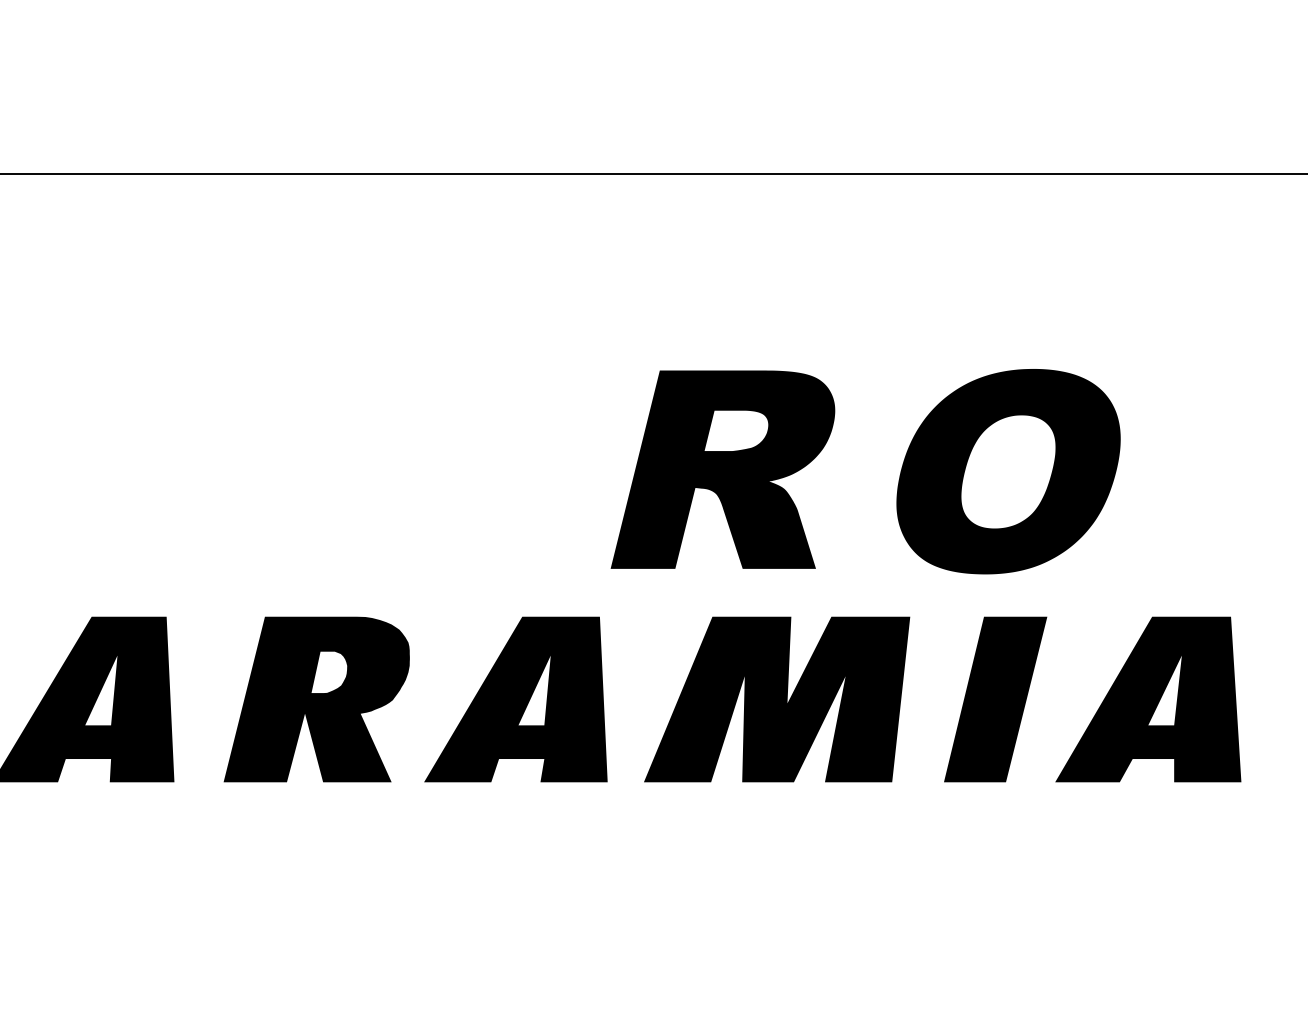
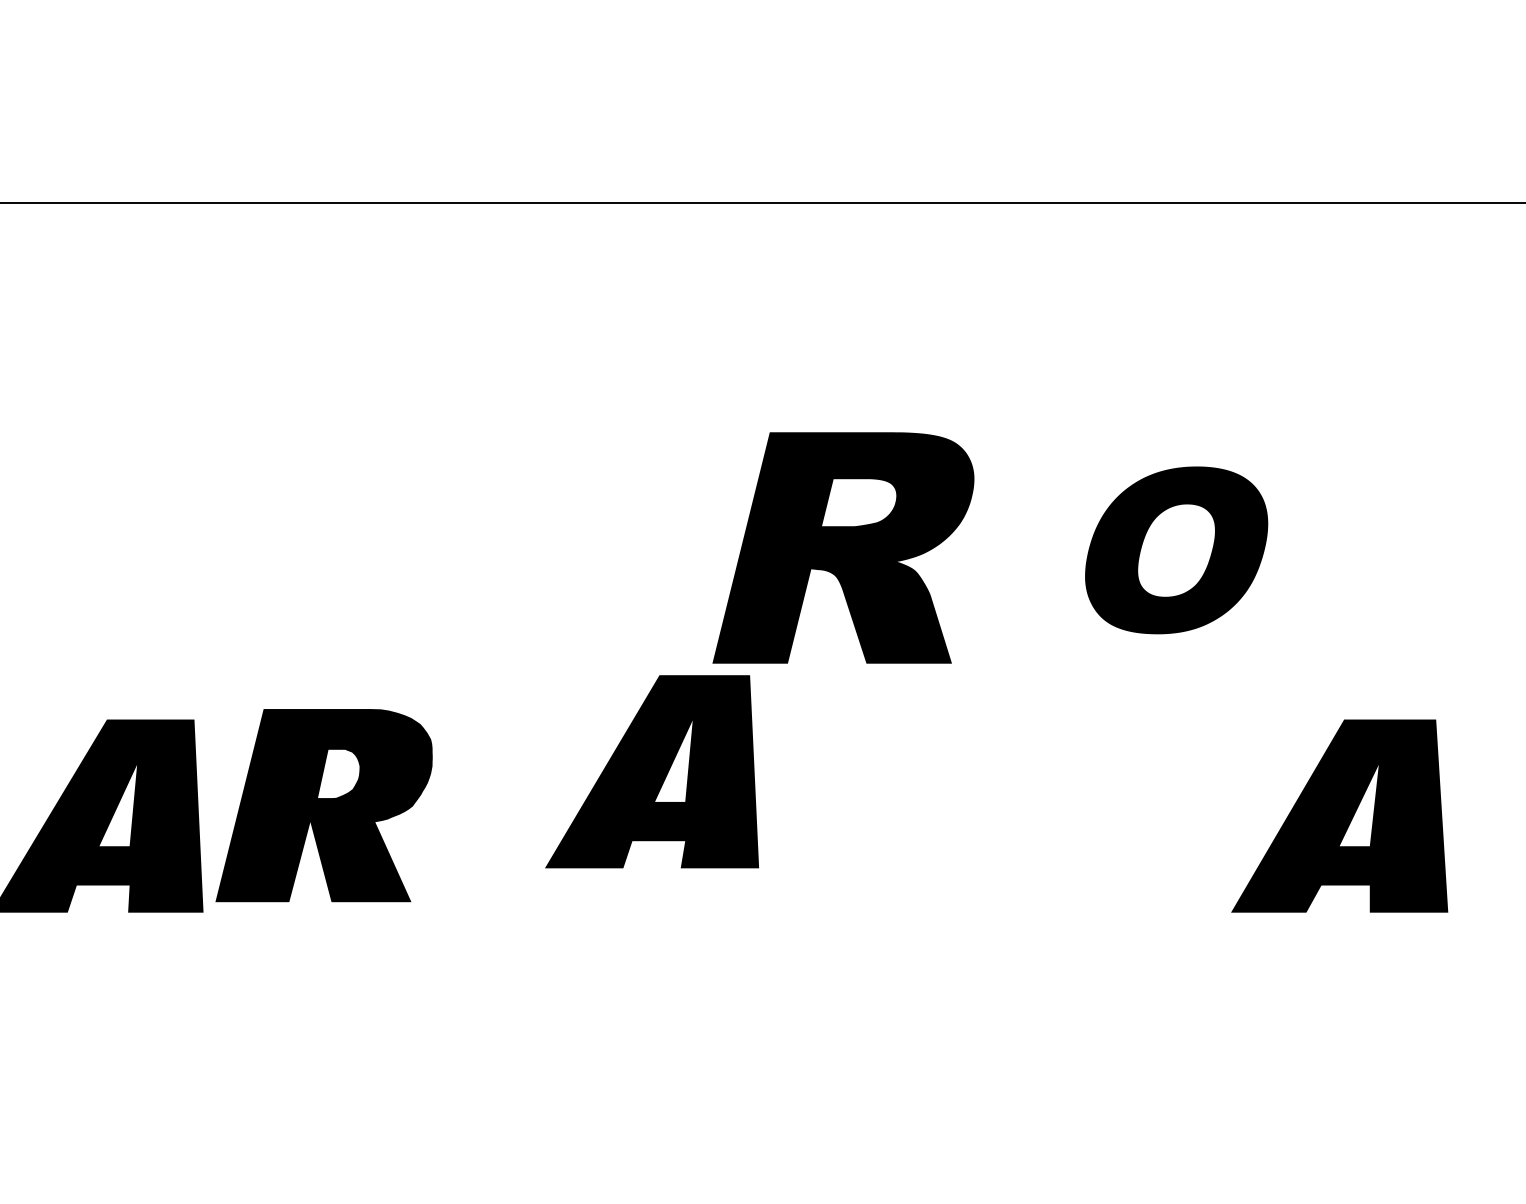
part: (1008, 471) -> (1176, 550), size x0.7
part: (316, 699) -> (323, 805), moved
part: (515, 699) -> (651, 771), moved
fill: (776, 699) -> (905, 816), removed
fill: (995, 699) -> (1161, 816), removed

